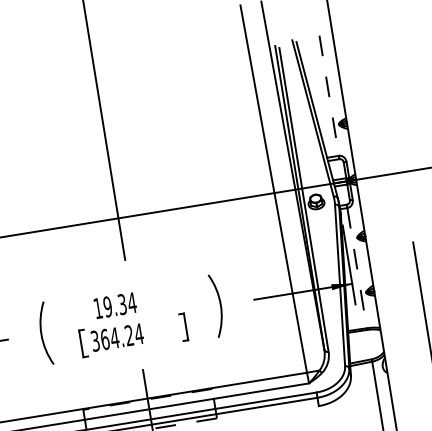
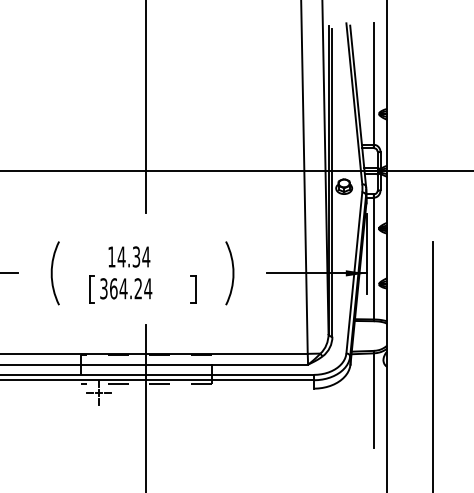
line: (328, 95) -> (373, 83), dashed -> solid
line: (356, 268) -> (373, 258), dashed -> solid
text: (107, 306) -> (121, 256), 19.34 -> 14.34

